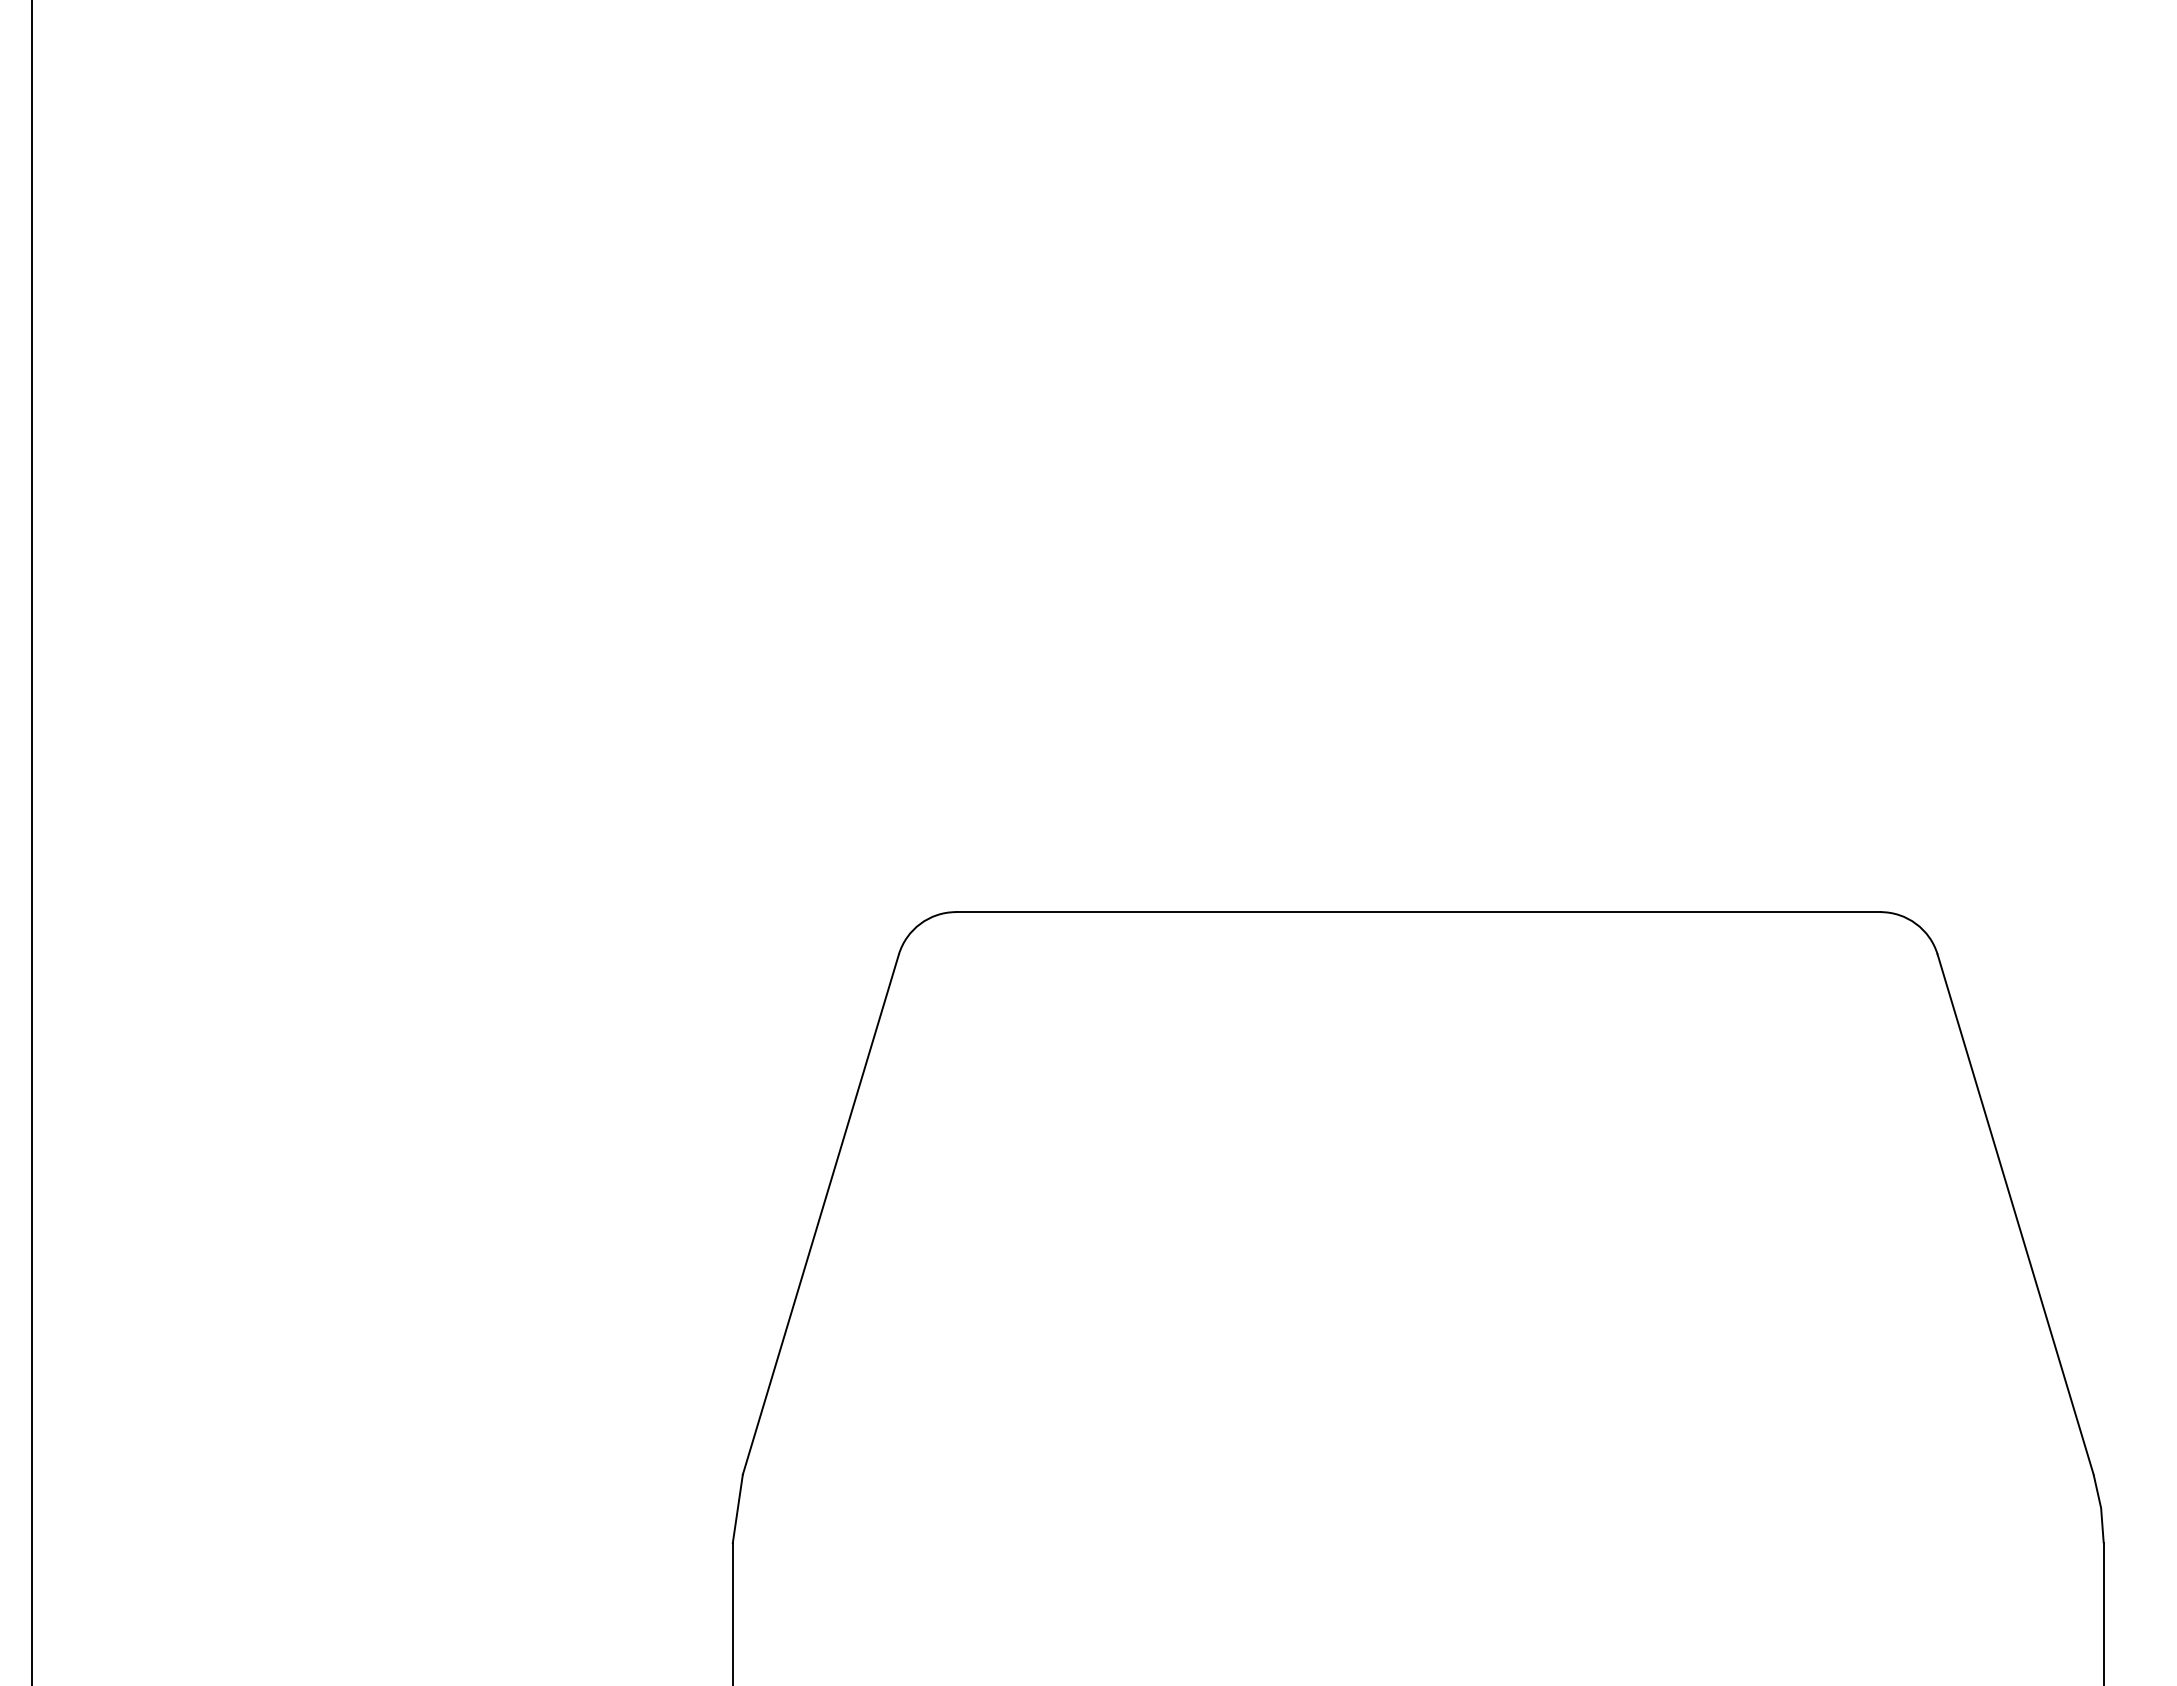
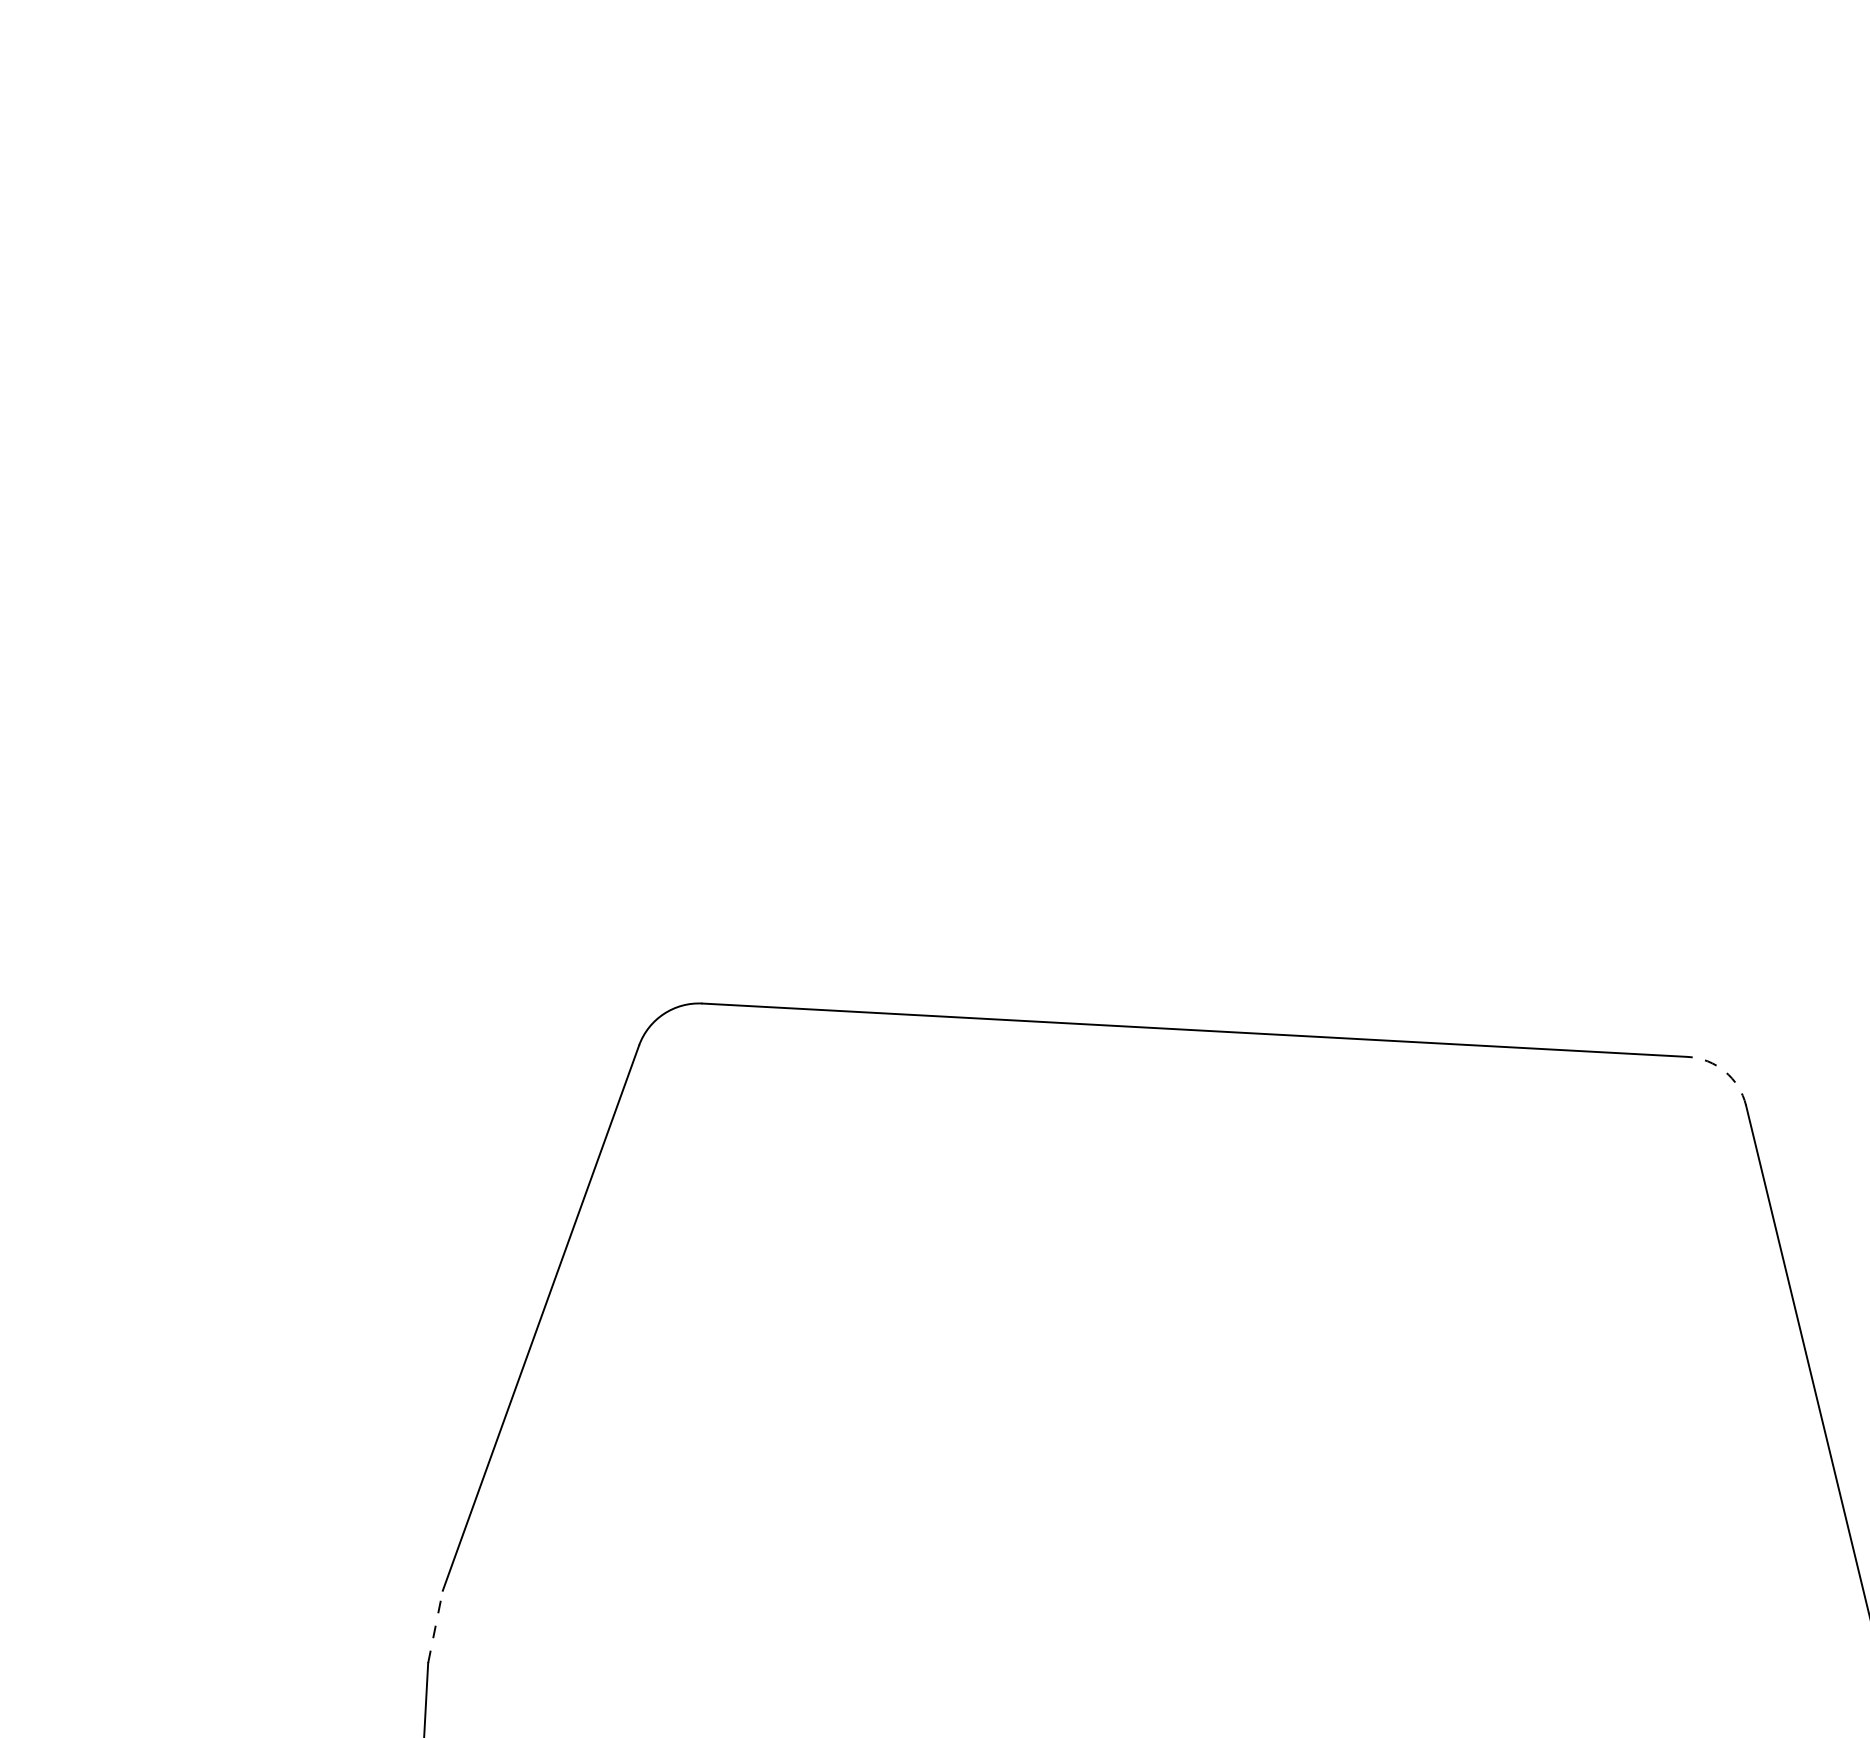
arc: (1916, 923) -> (1725, 1071), solid -> dashed
line: (737, 1508) -> (435, 1626), solid -> dashed

